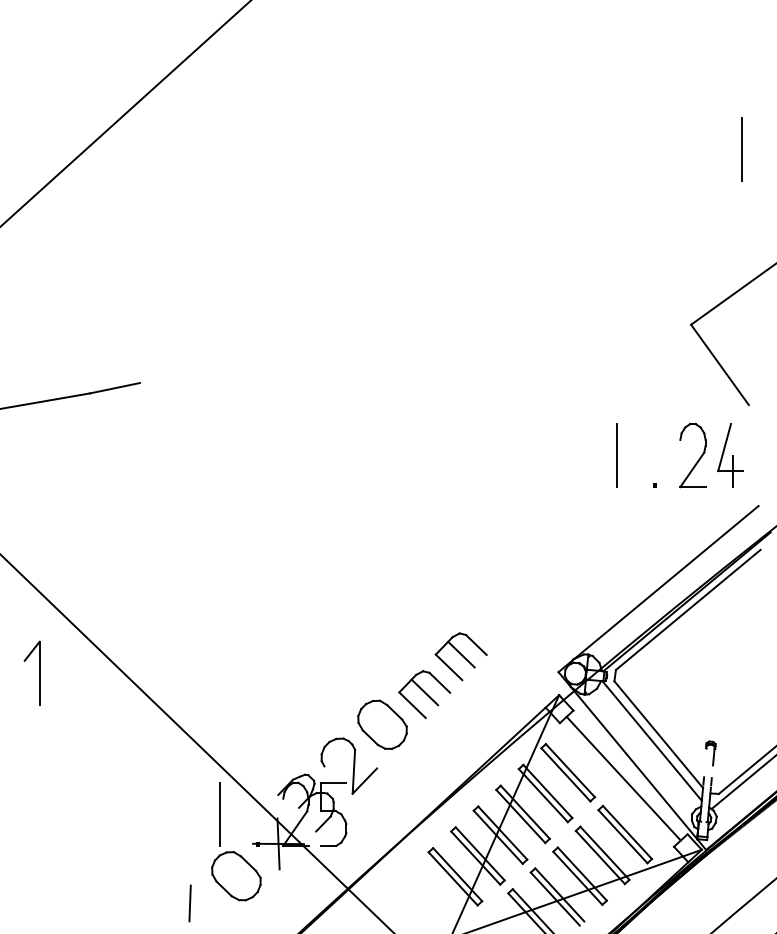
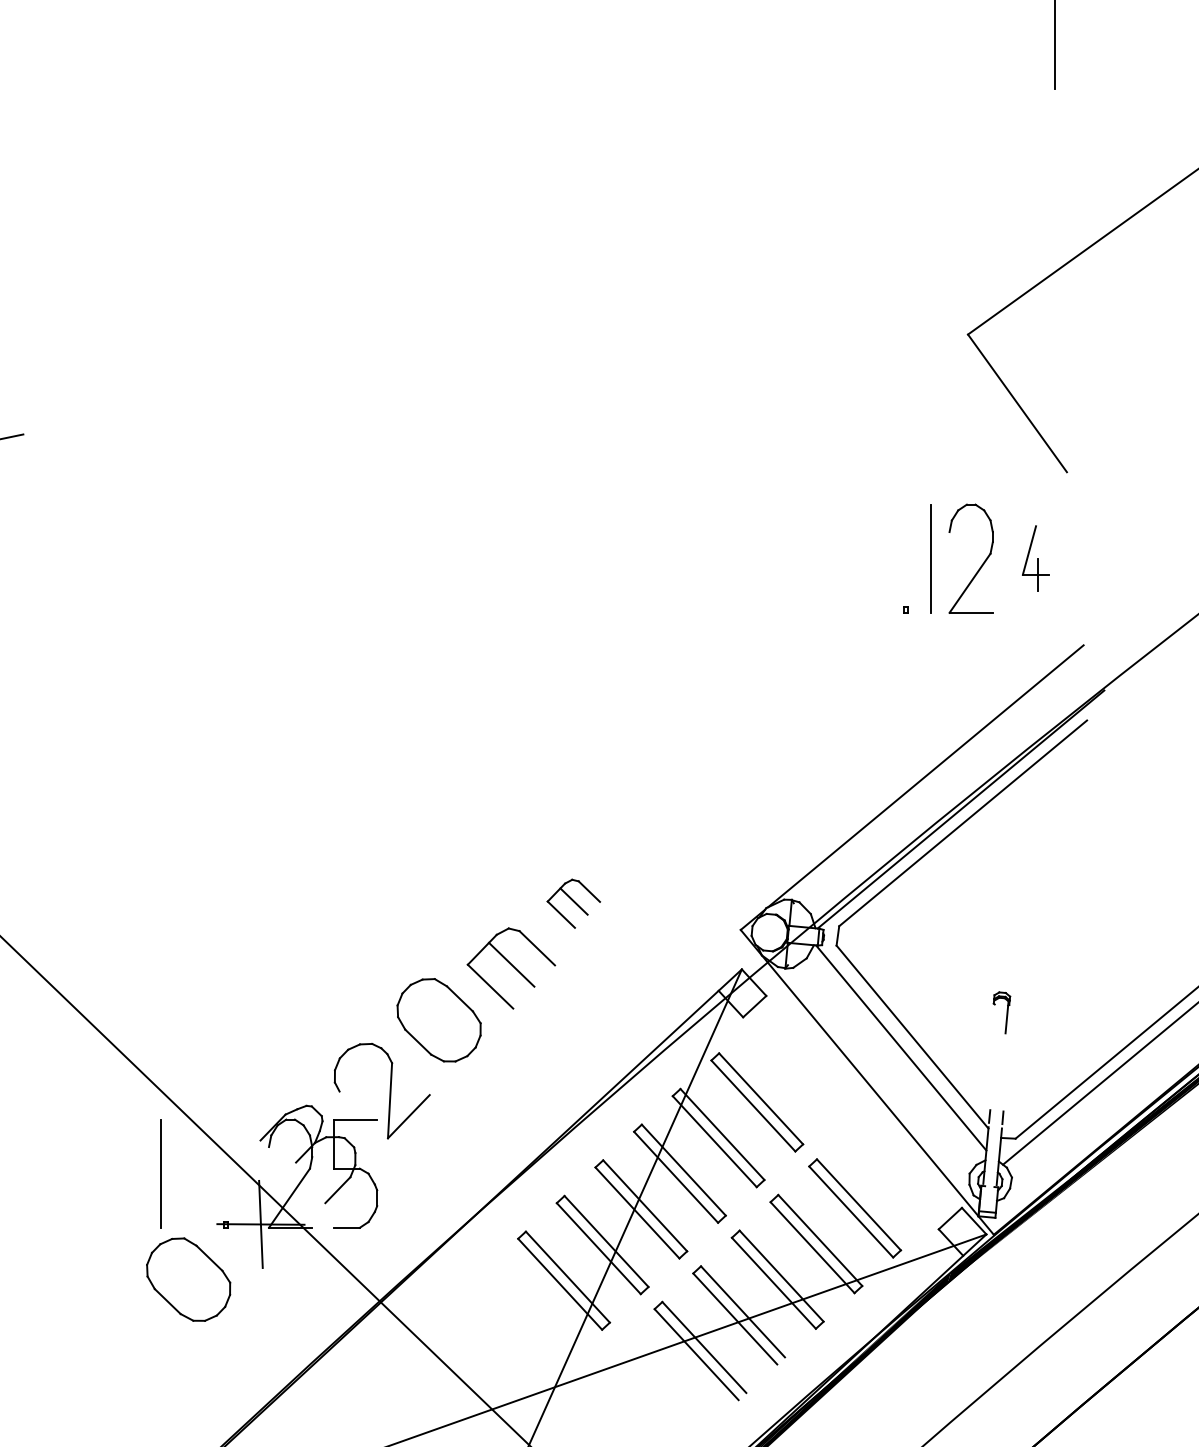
line: (616, 455) -> (929, 558), moved
part: (730, 455) -> (1035, 558), size x0.6
part: (460, 656) -> (572, 903), size x0.6
part: (710, 753) -> (1001, 1012), moved
line: (623, 778) -> (852, 1112), removed
line: (189, 903) -> (108, 1326), removed

